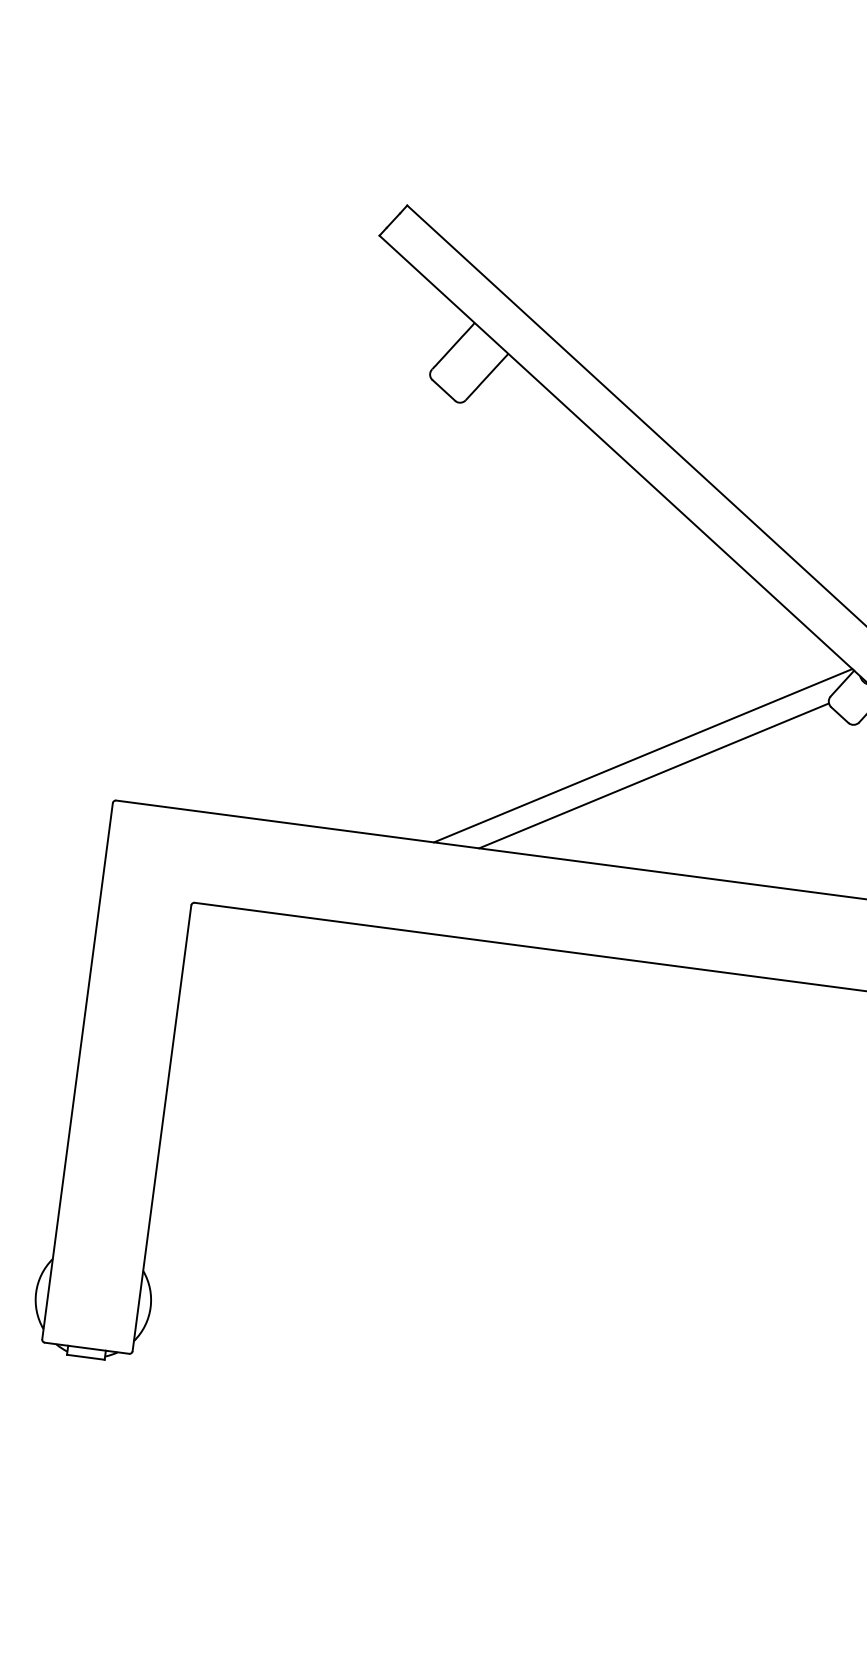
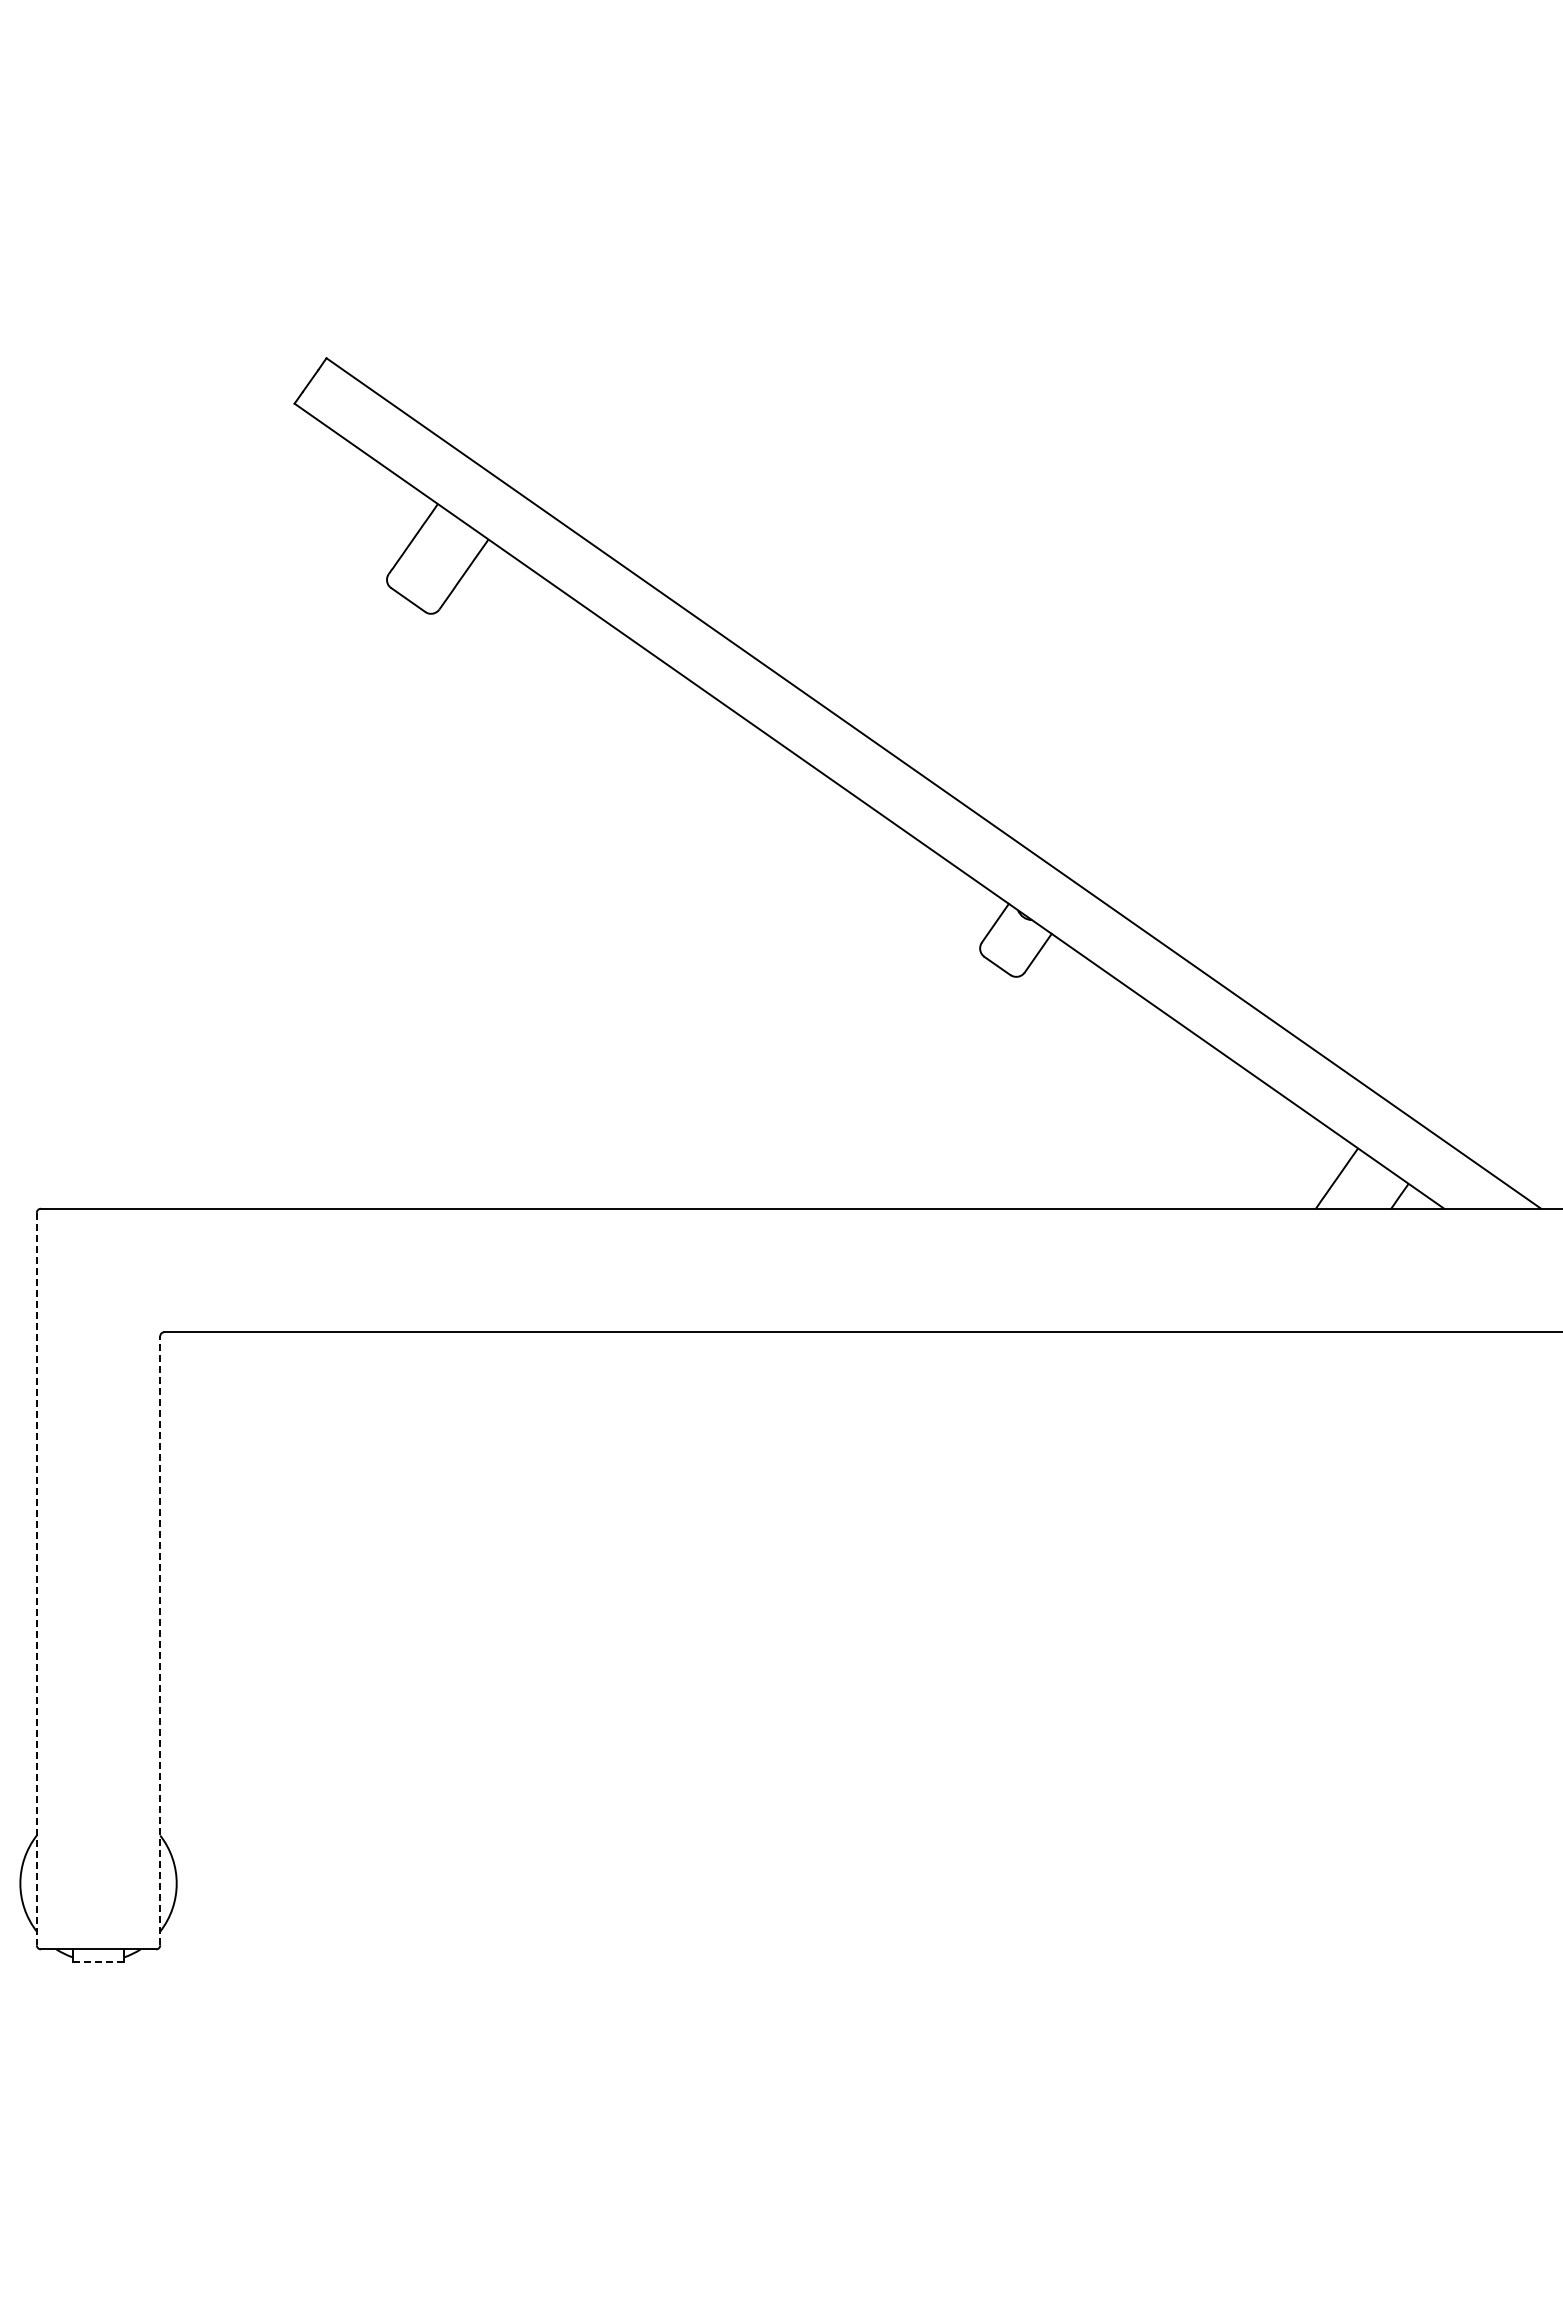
line: (643, 755) -> (740, 1054), removed
line: (653, 775) -> (758, 1080), removed
line: (77, 1071) -> (36, 1579), solid -> dashed
line: (162, 1128) -> (160, 1640), solid -> dashed
line: (85, 1357) -> (98, 1961), solid -> dashed

